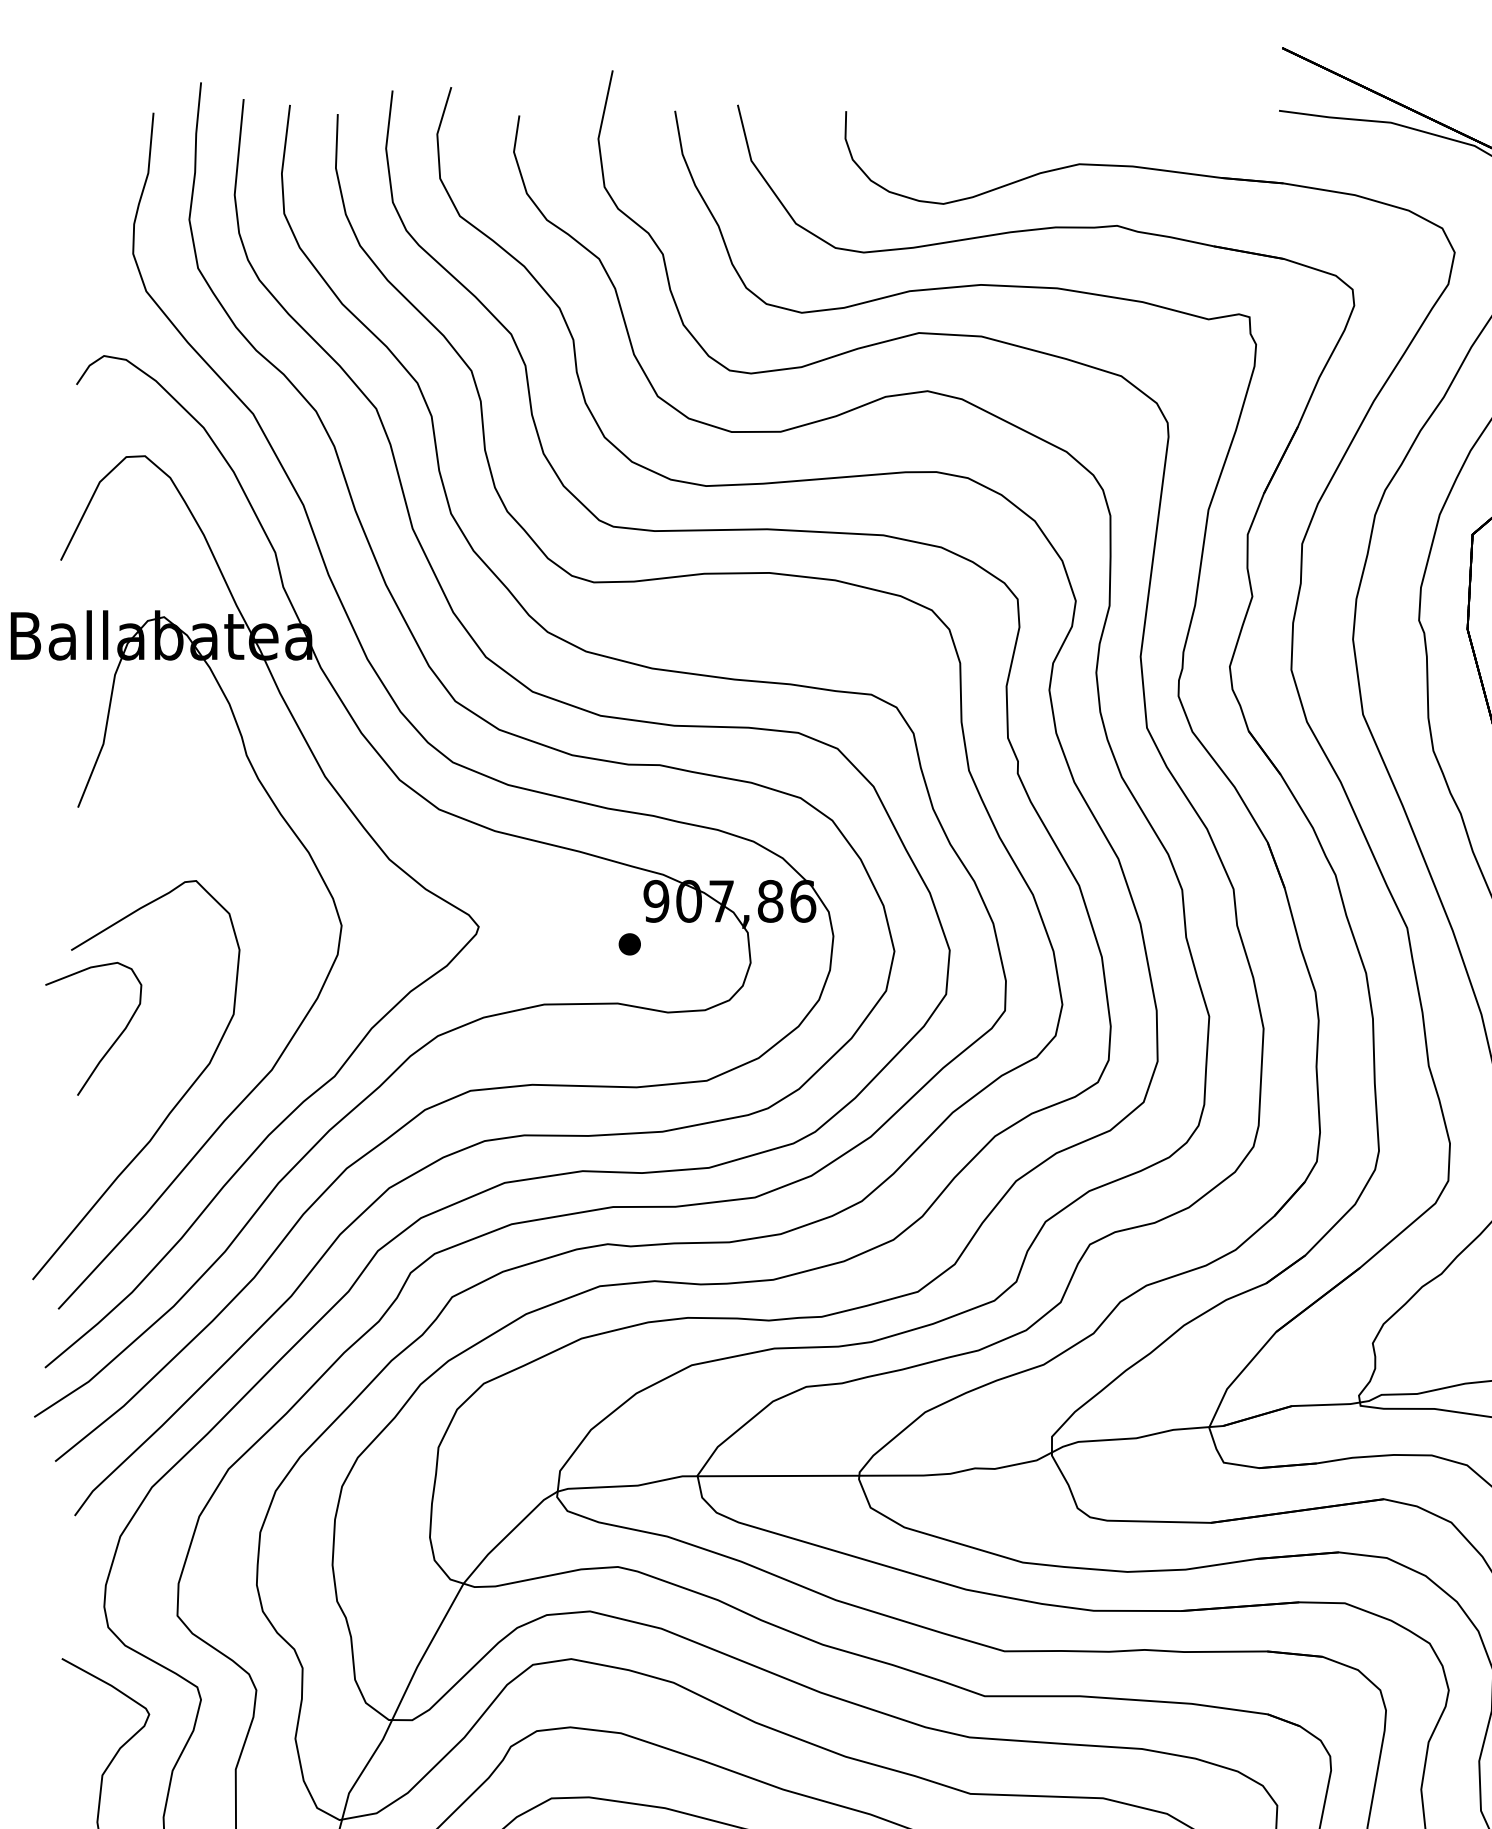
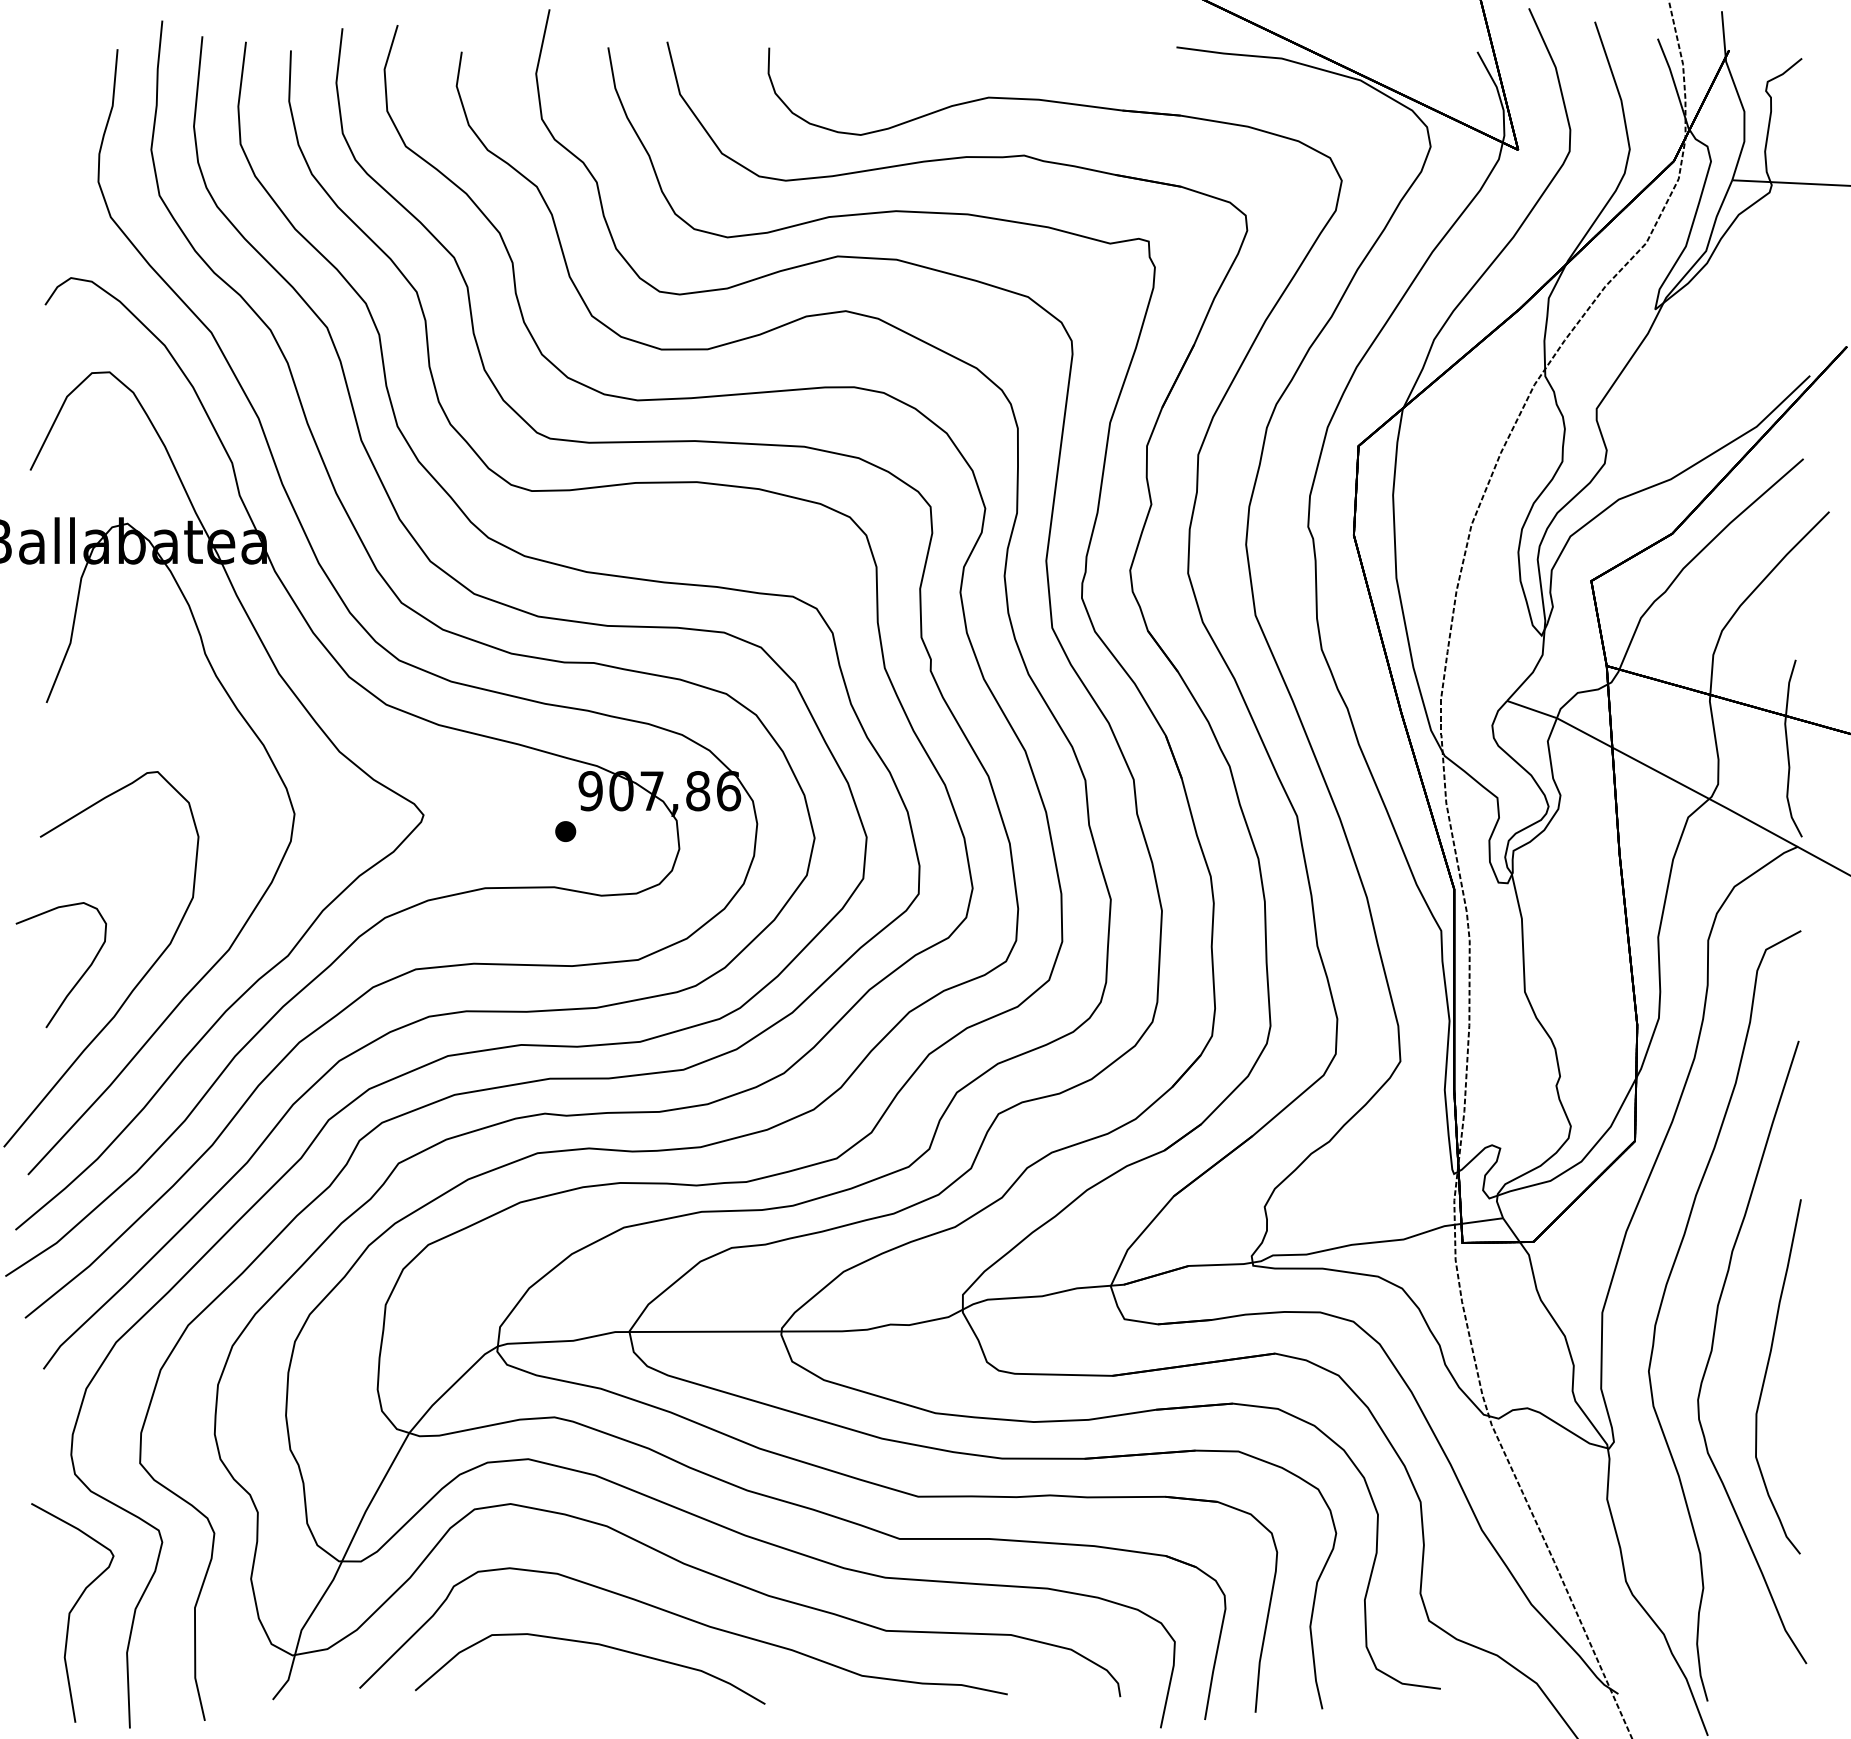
part: (111, 1044) -> (78, 979), moved

